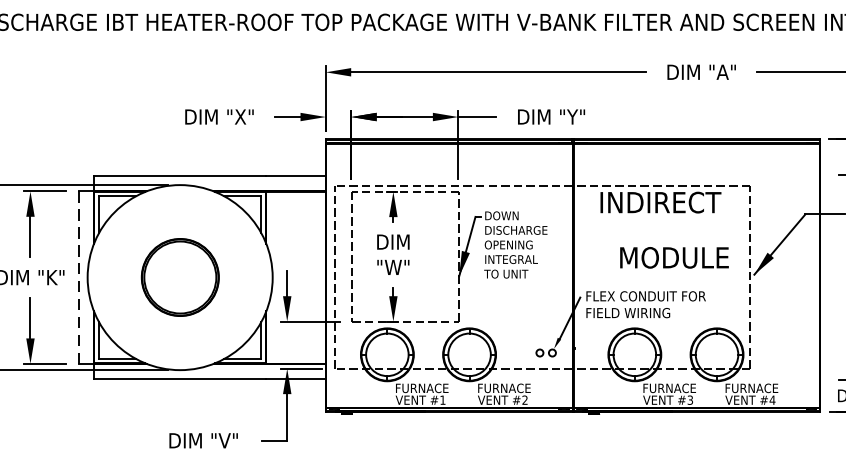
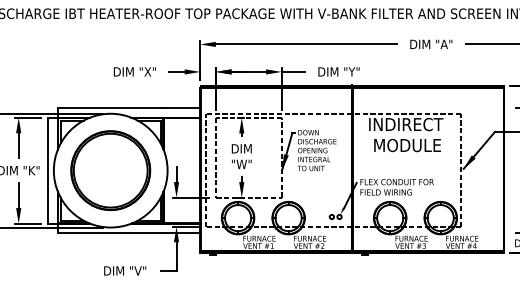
text: (674, 257) -> (407, 145), moved
line: (78, 277) -> (48, 170), dashed -> solid
part: (179, 277) -> (110, 170), size x1.67

